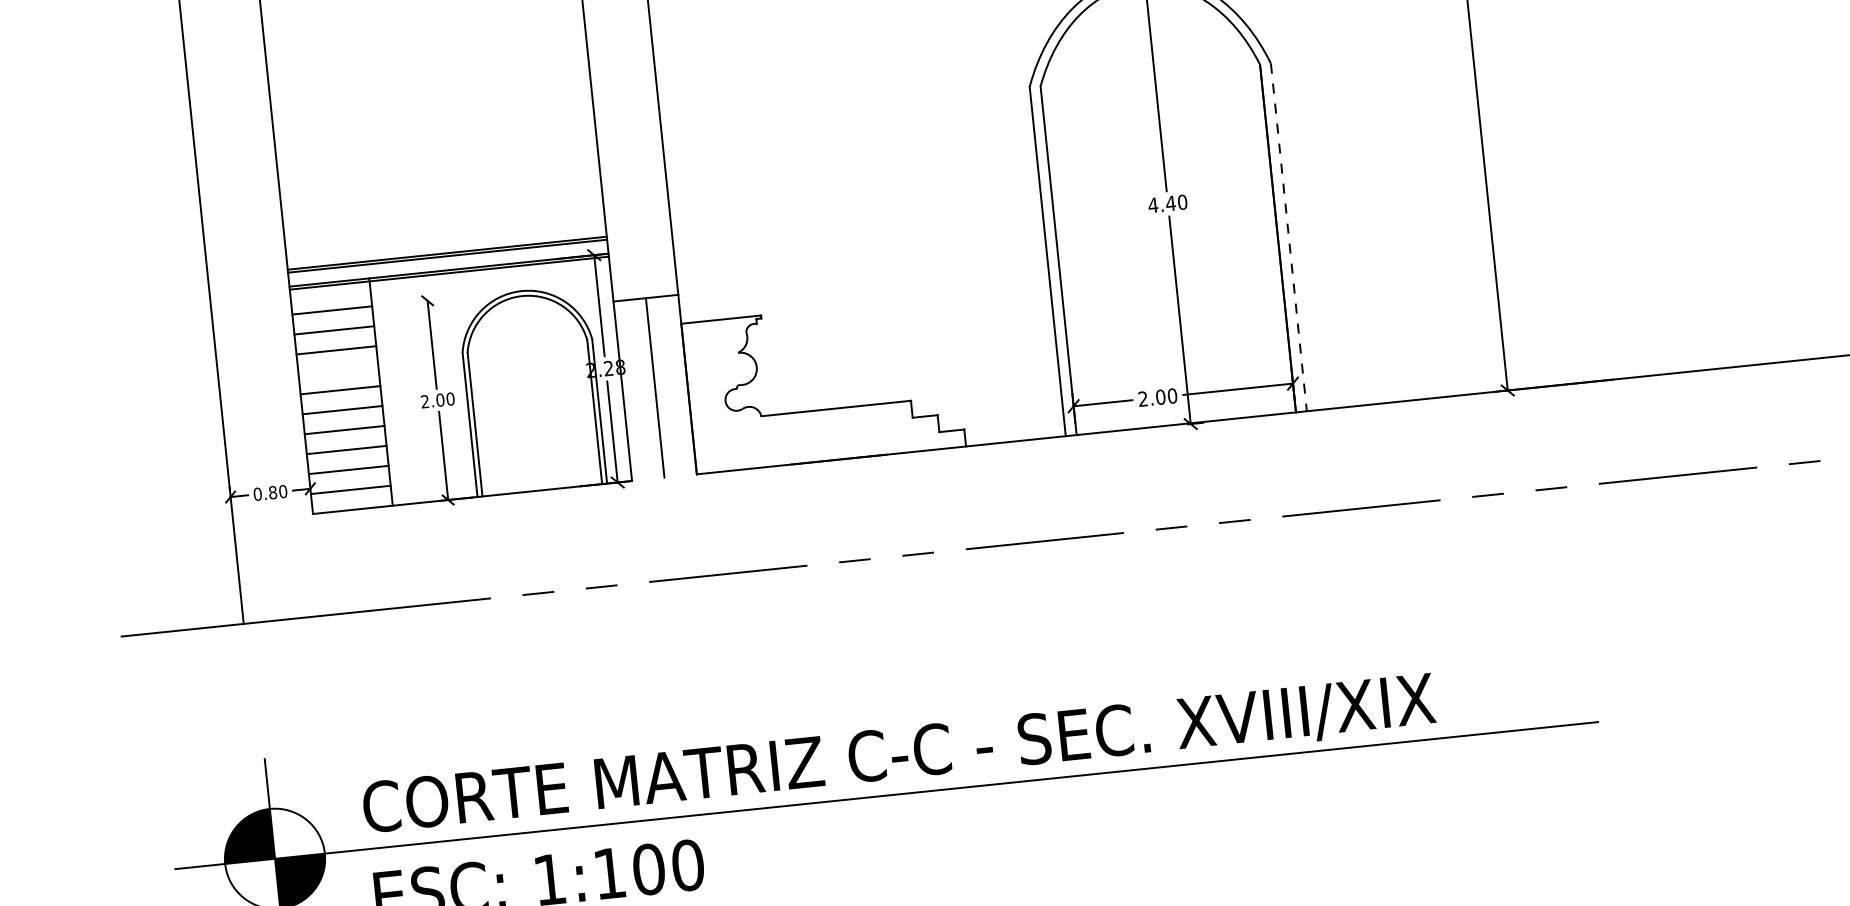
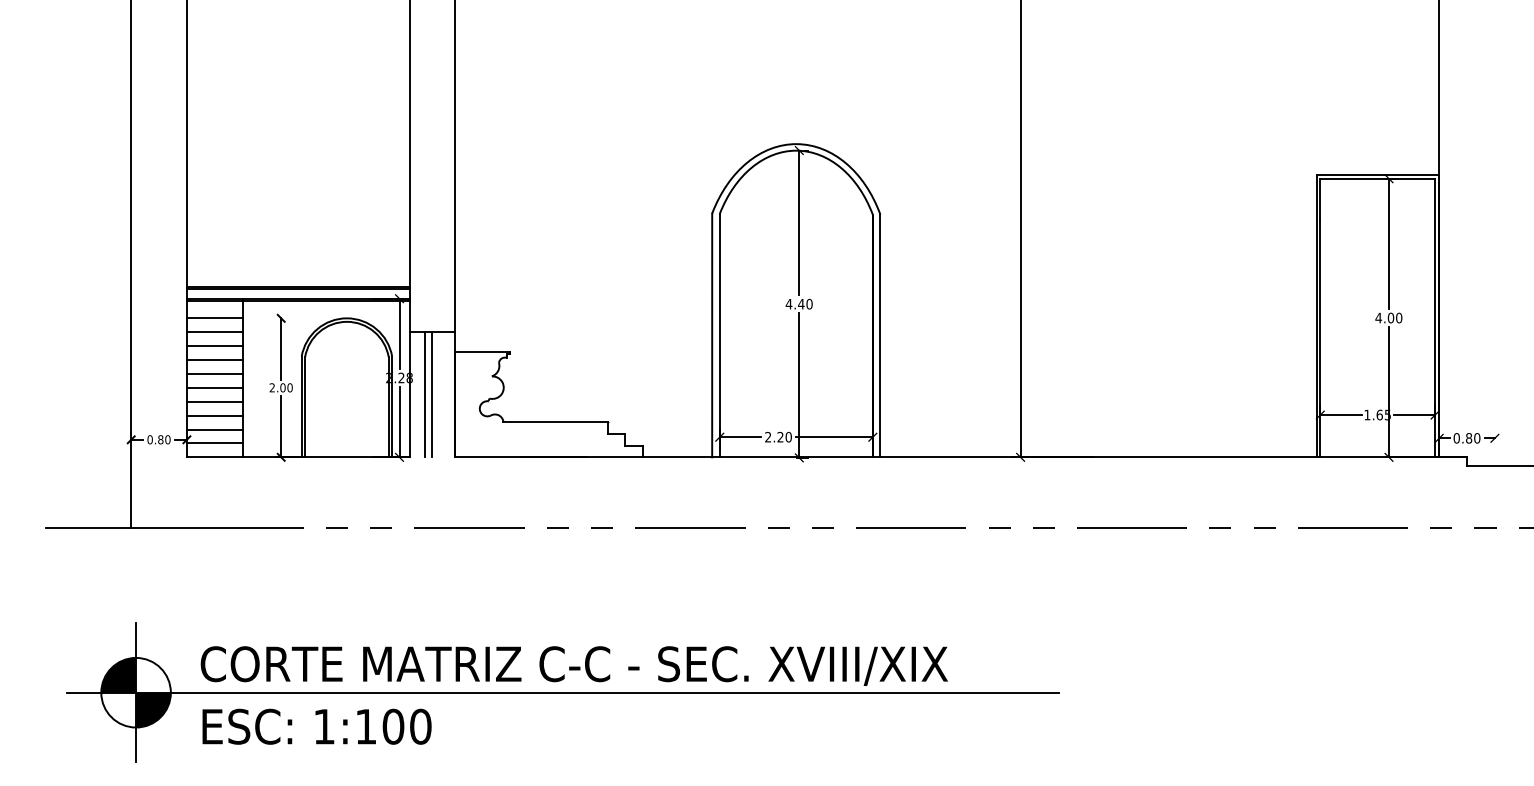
line: (1289, 238) -> (880, 336), dashed -> solid
line: (338, 369) -> (214, 359), added
line: (645, 388) -> (425, 394), added
text: (1160, 397) -> (780, 437), 2.00 -> 2.20

